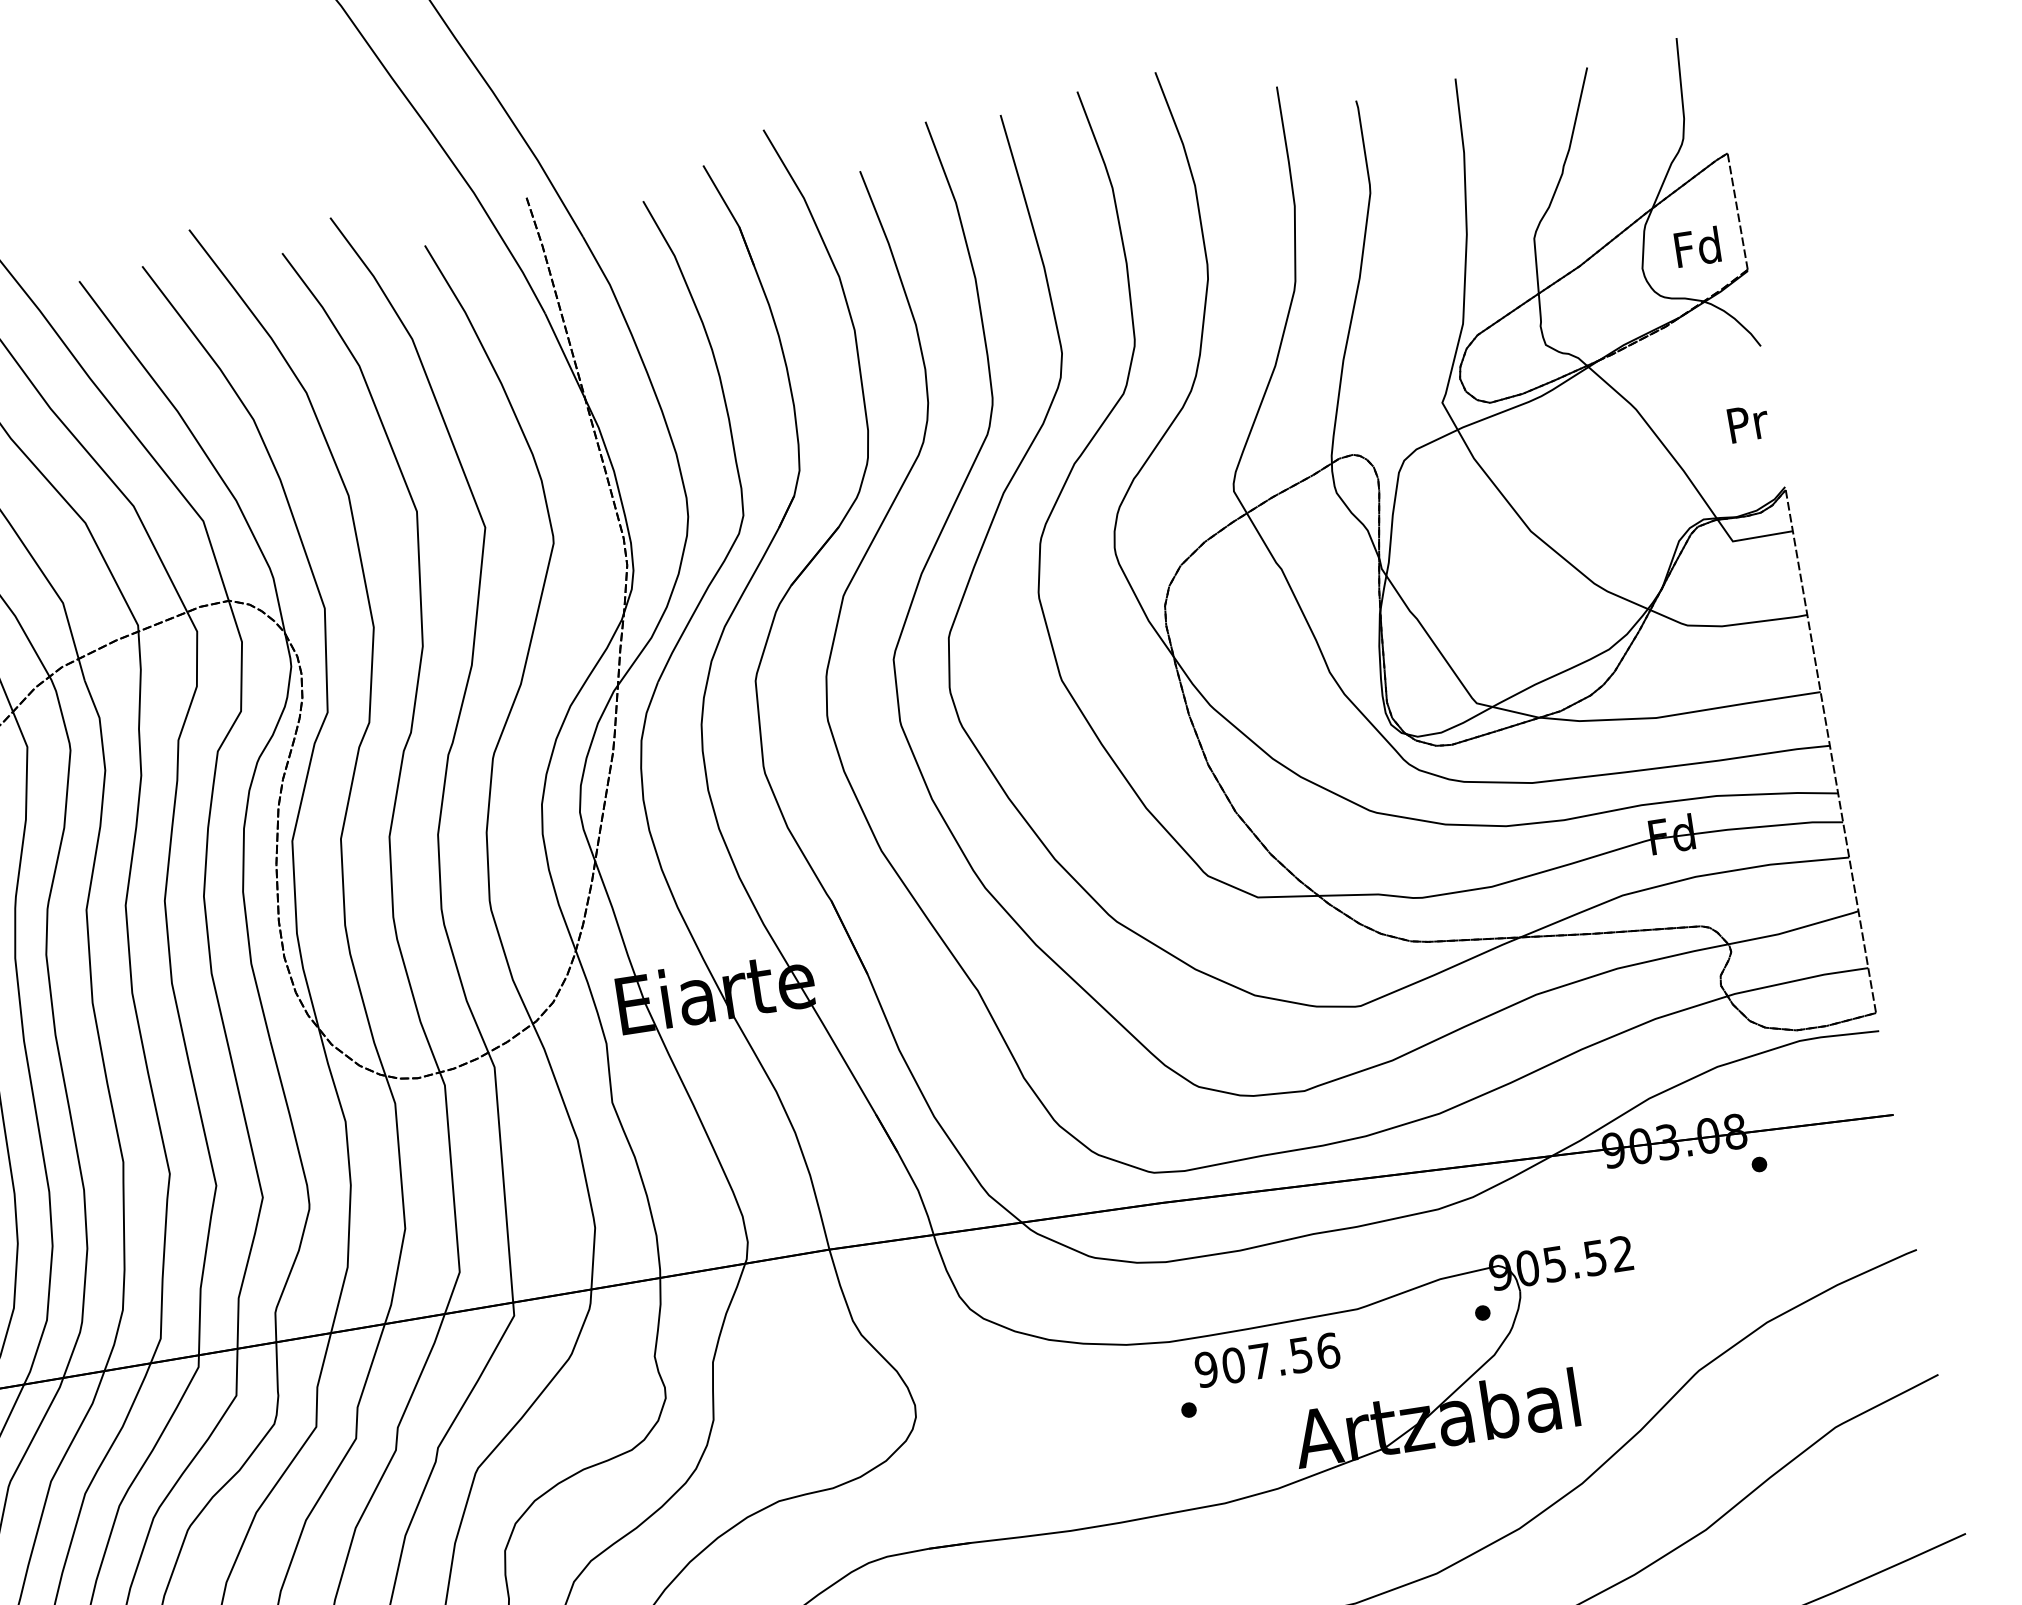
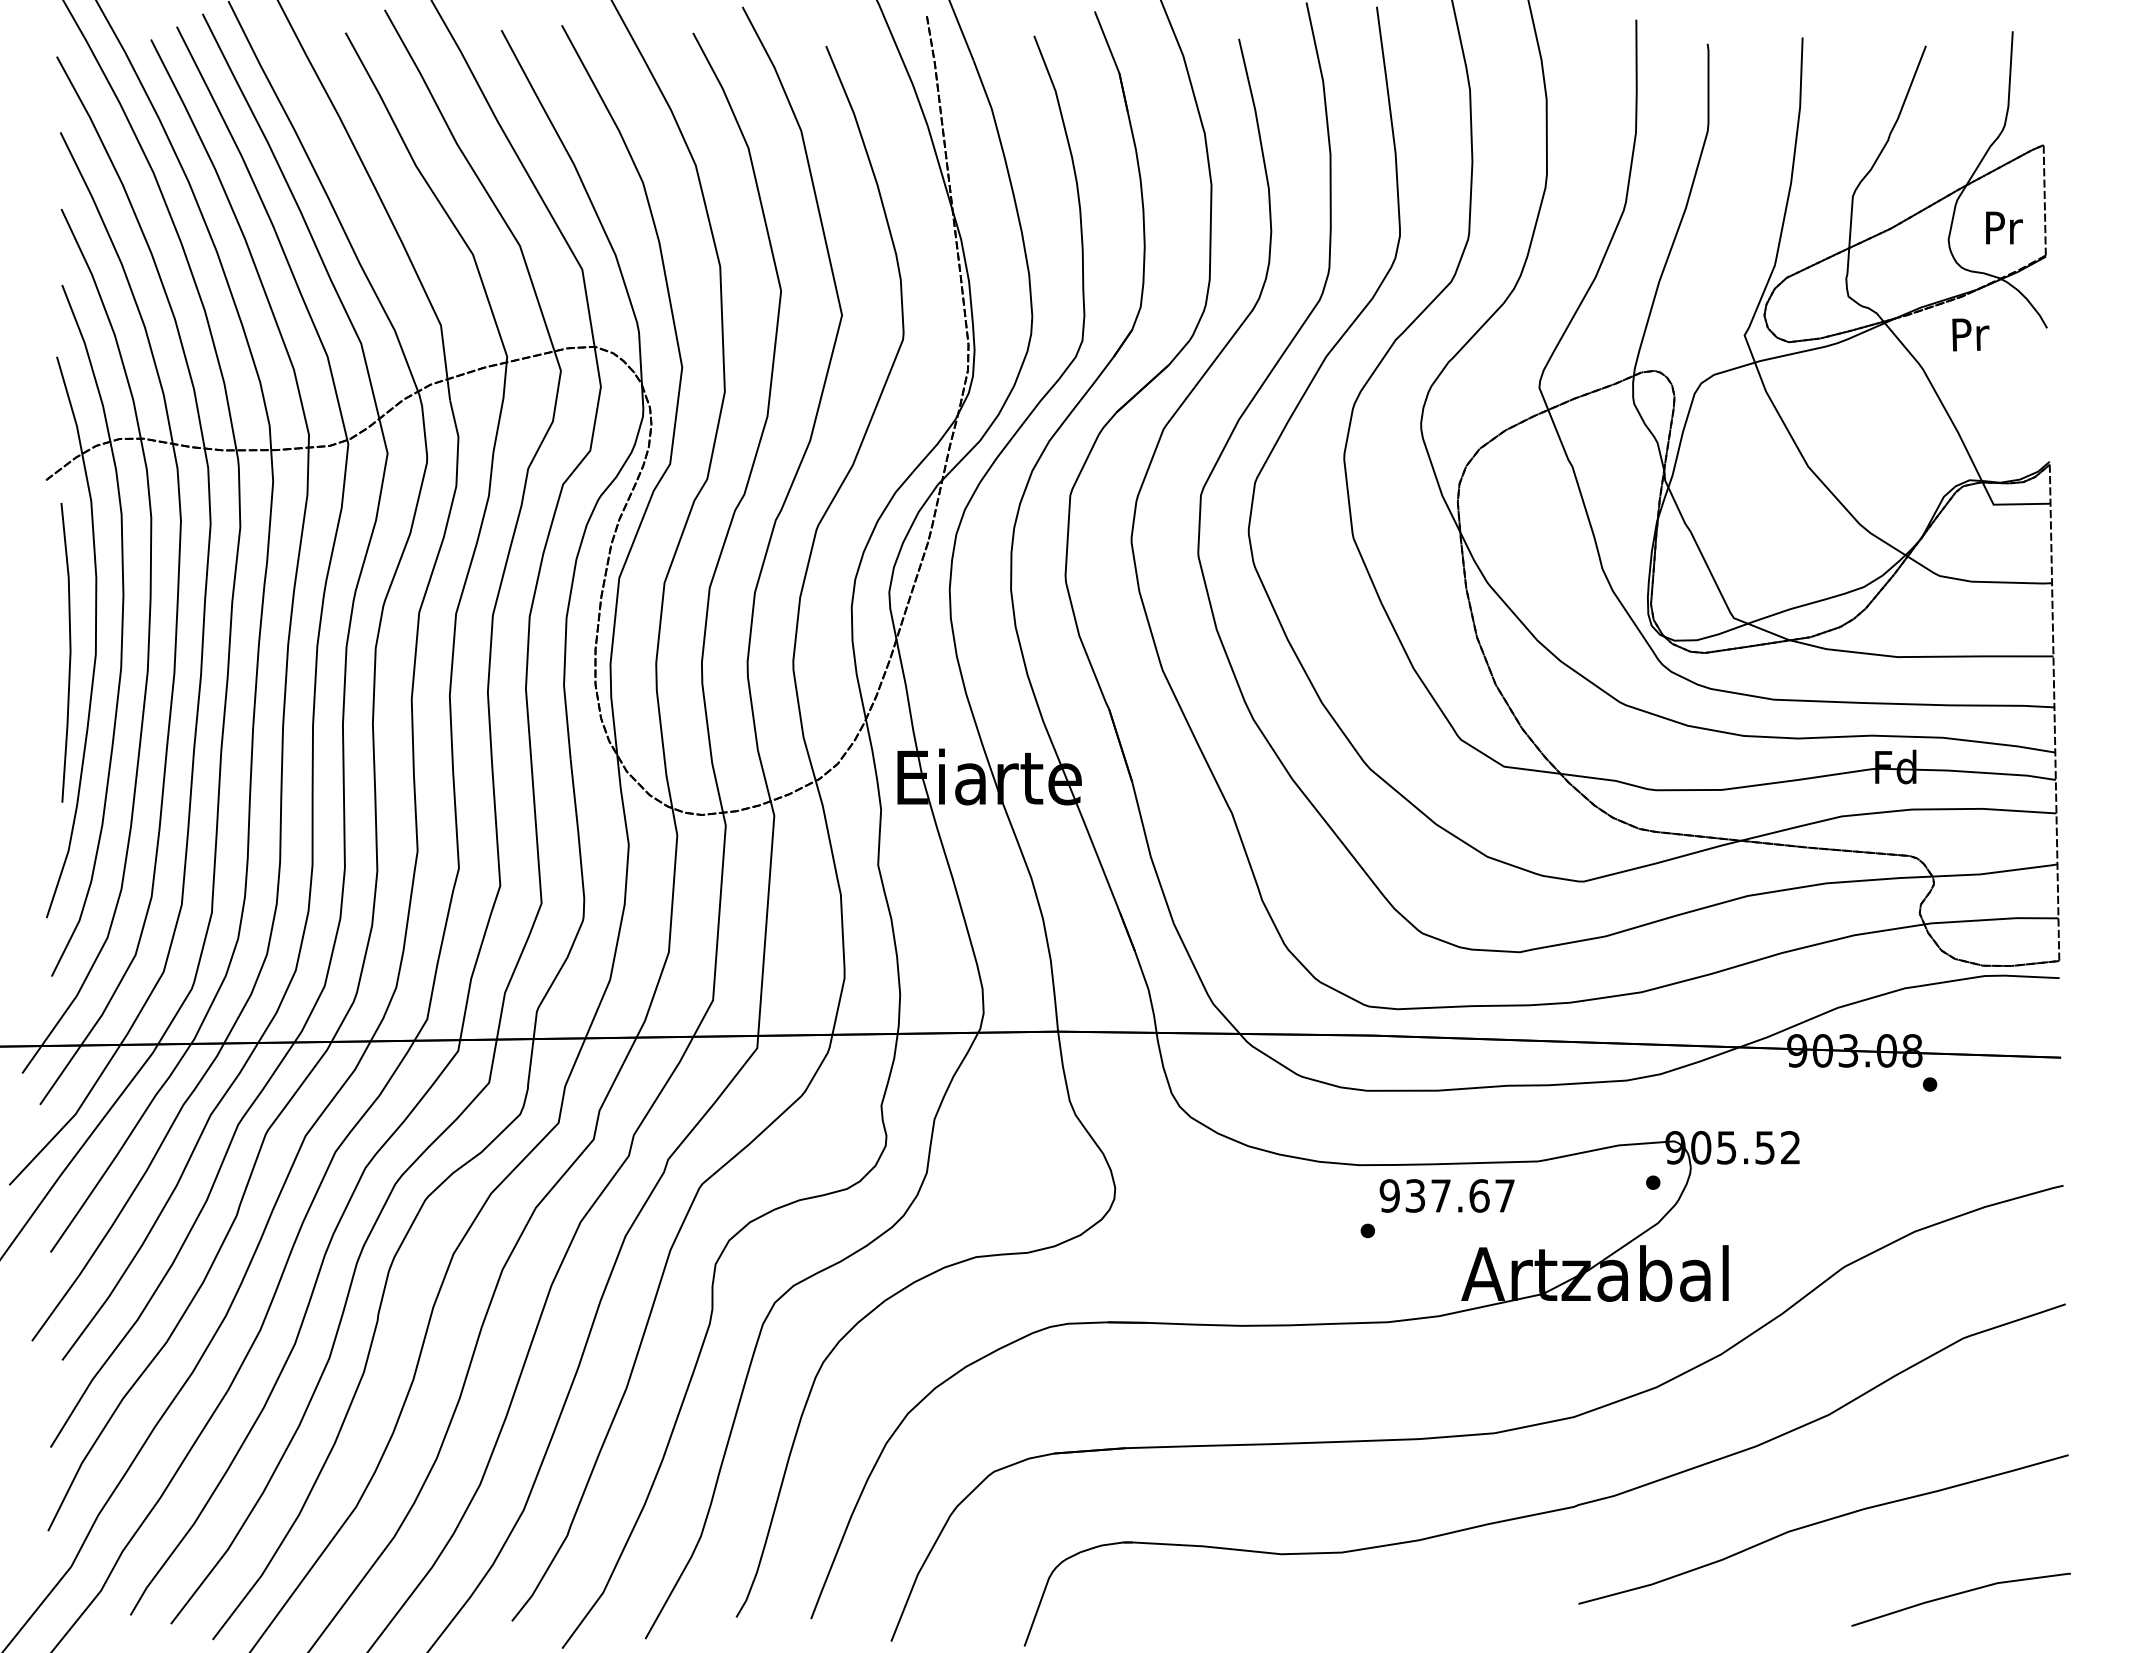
text: (1697, 247) -> (2002, 227), Fd -> Pr
text: (1748, 423) -> (1970, 334), moved
text: (1281, 1357) -> (1460, 1195), 907.56 -> 937.67

